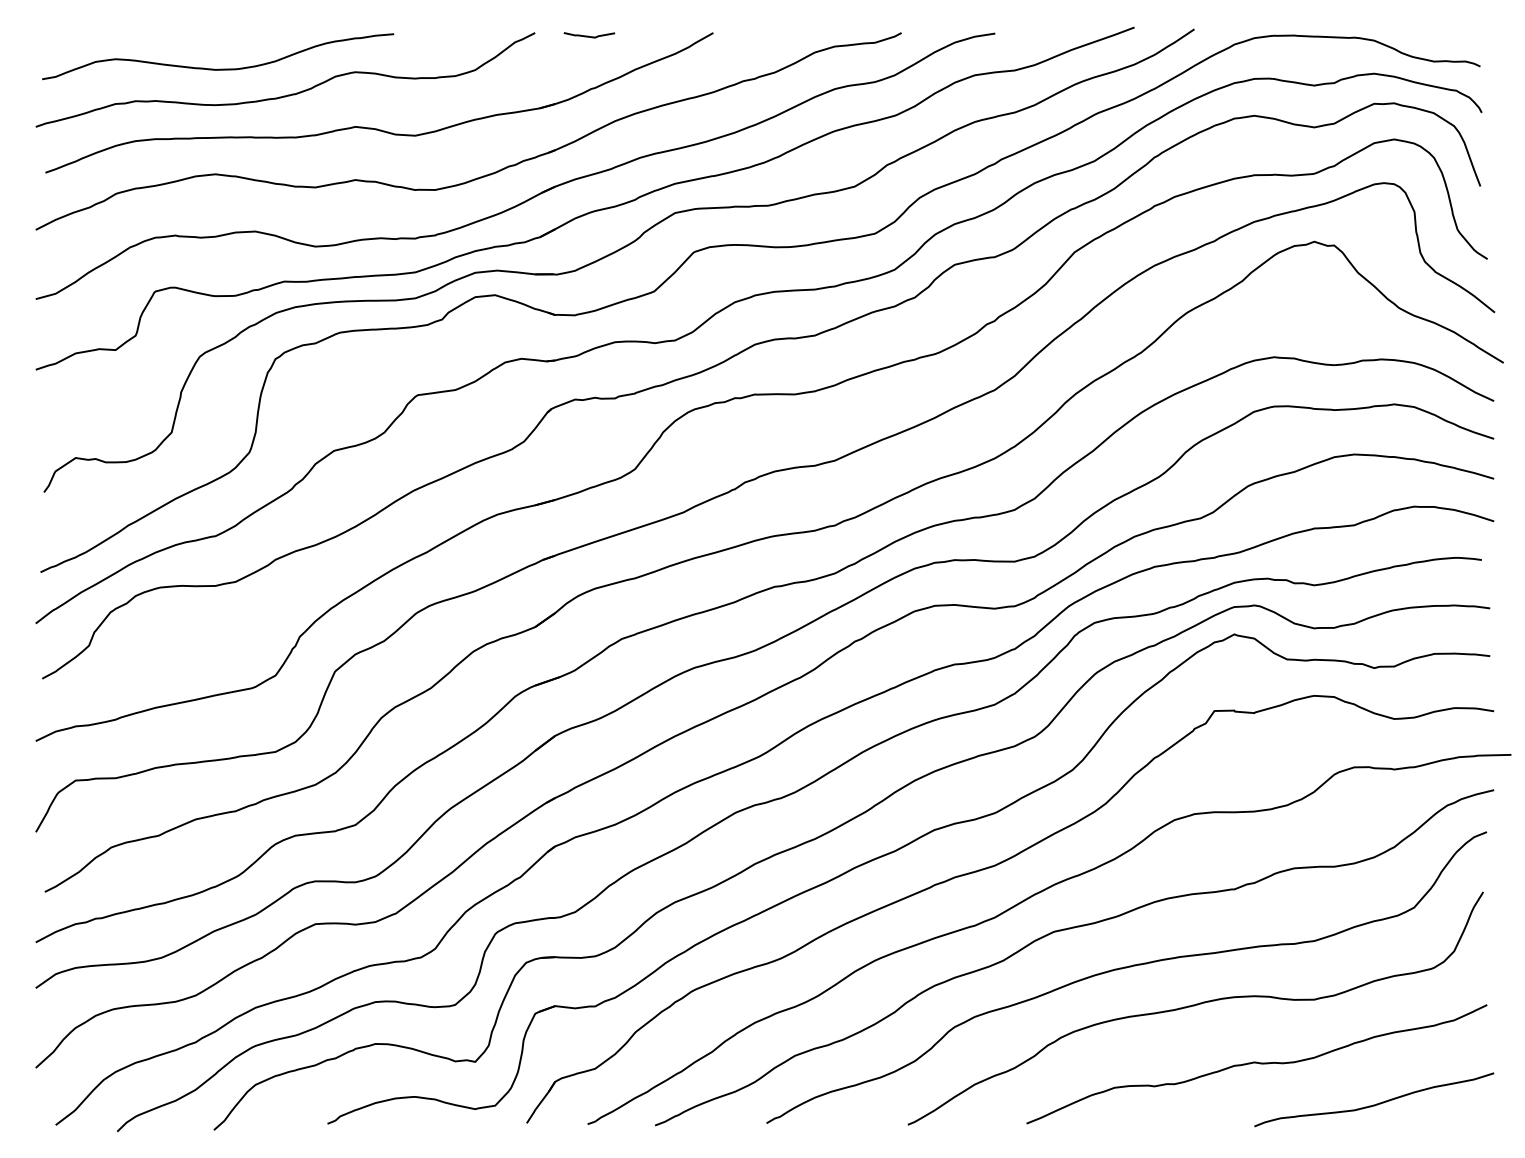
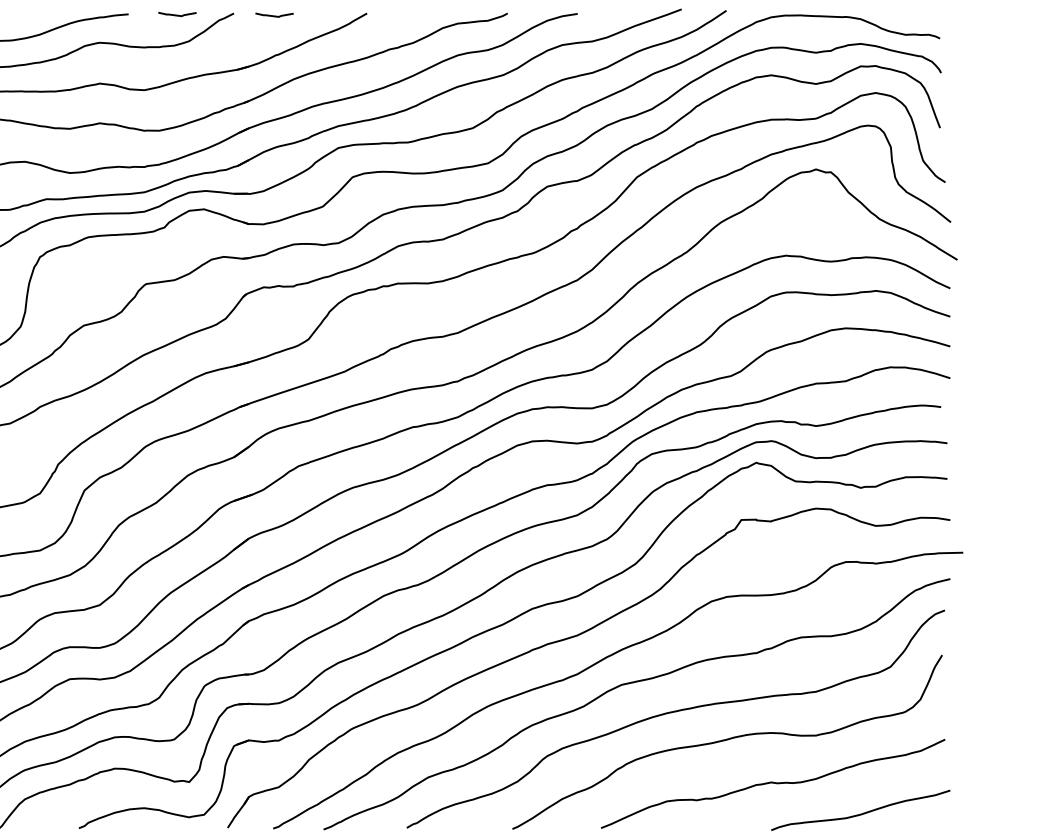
curve: (458, 34) -> (176, 14), added

